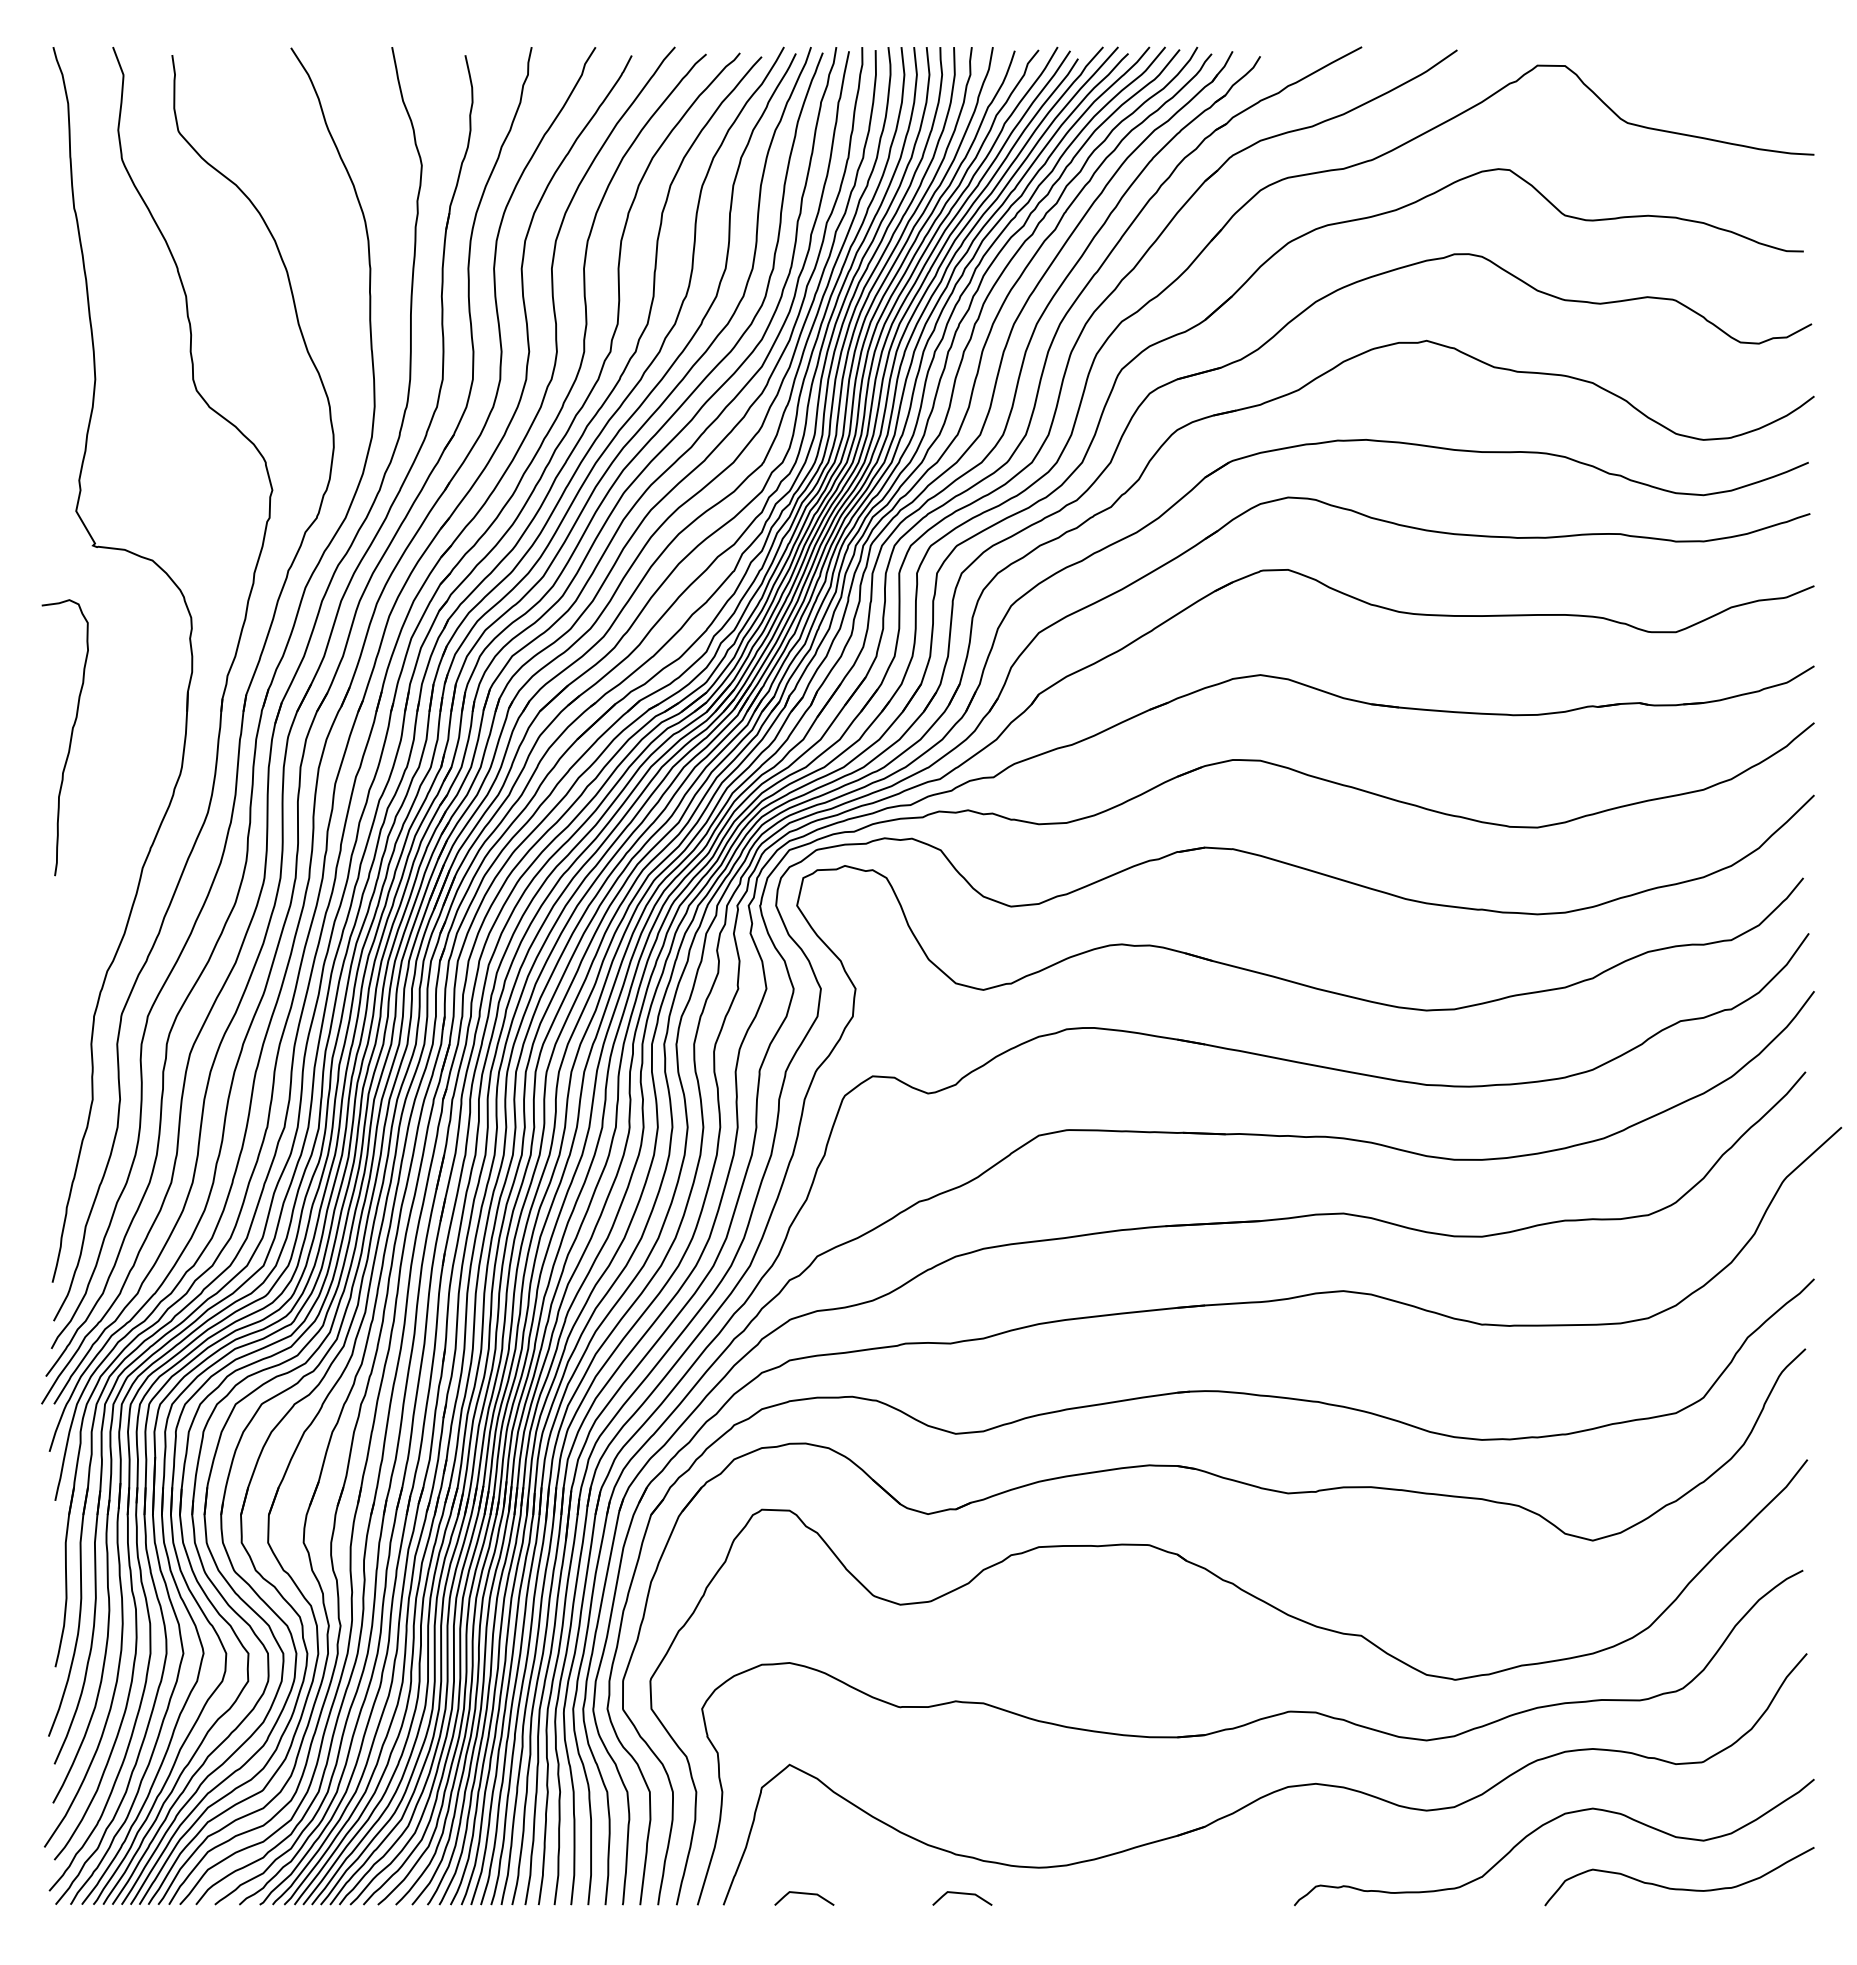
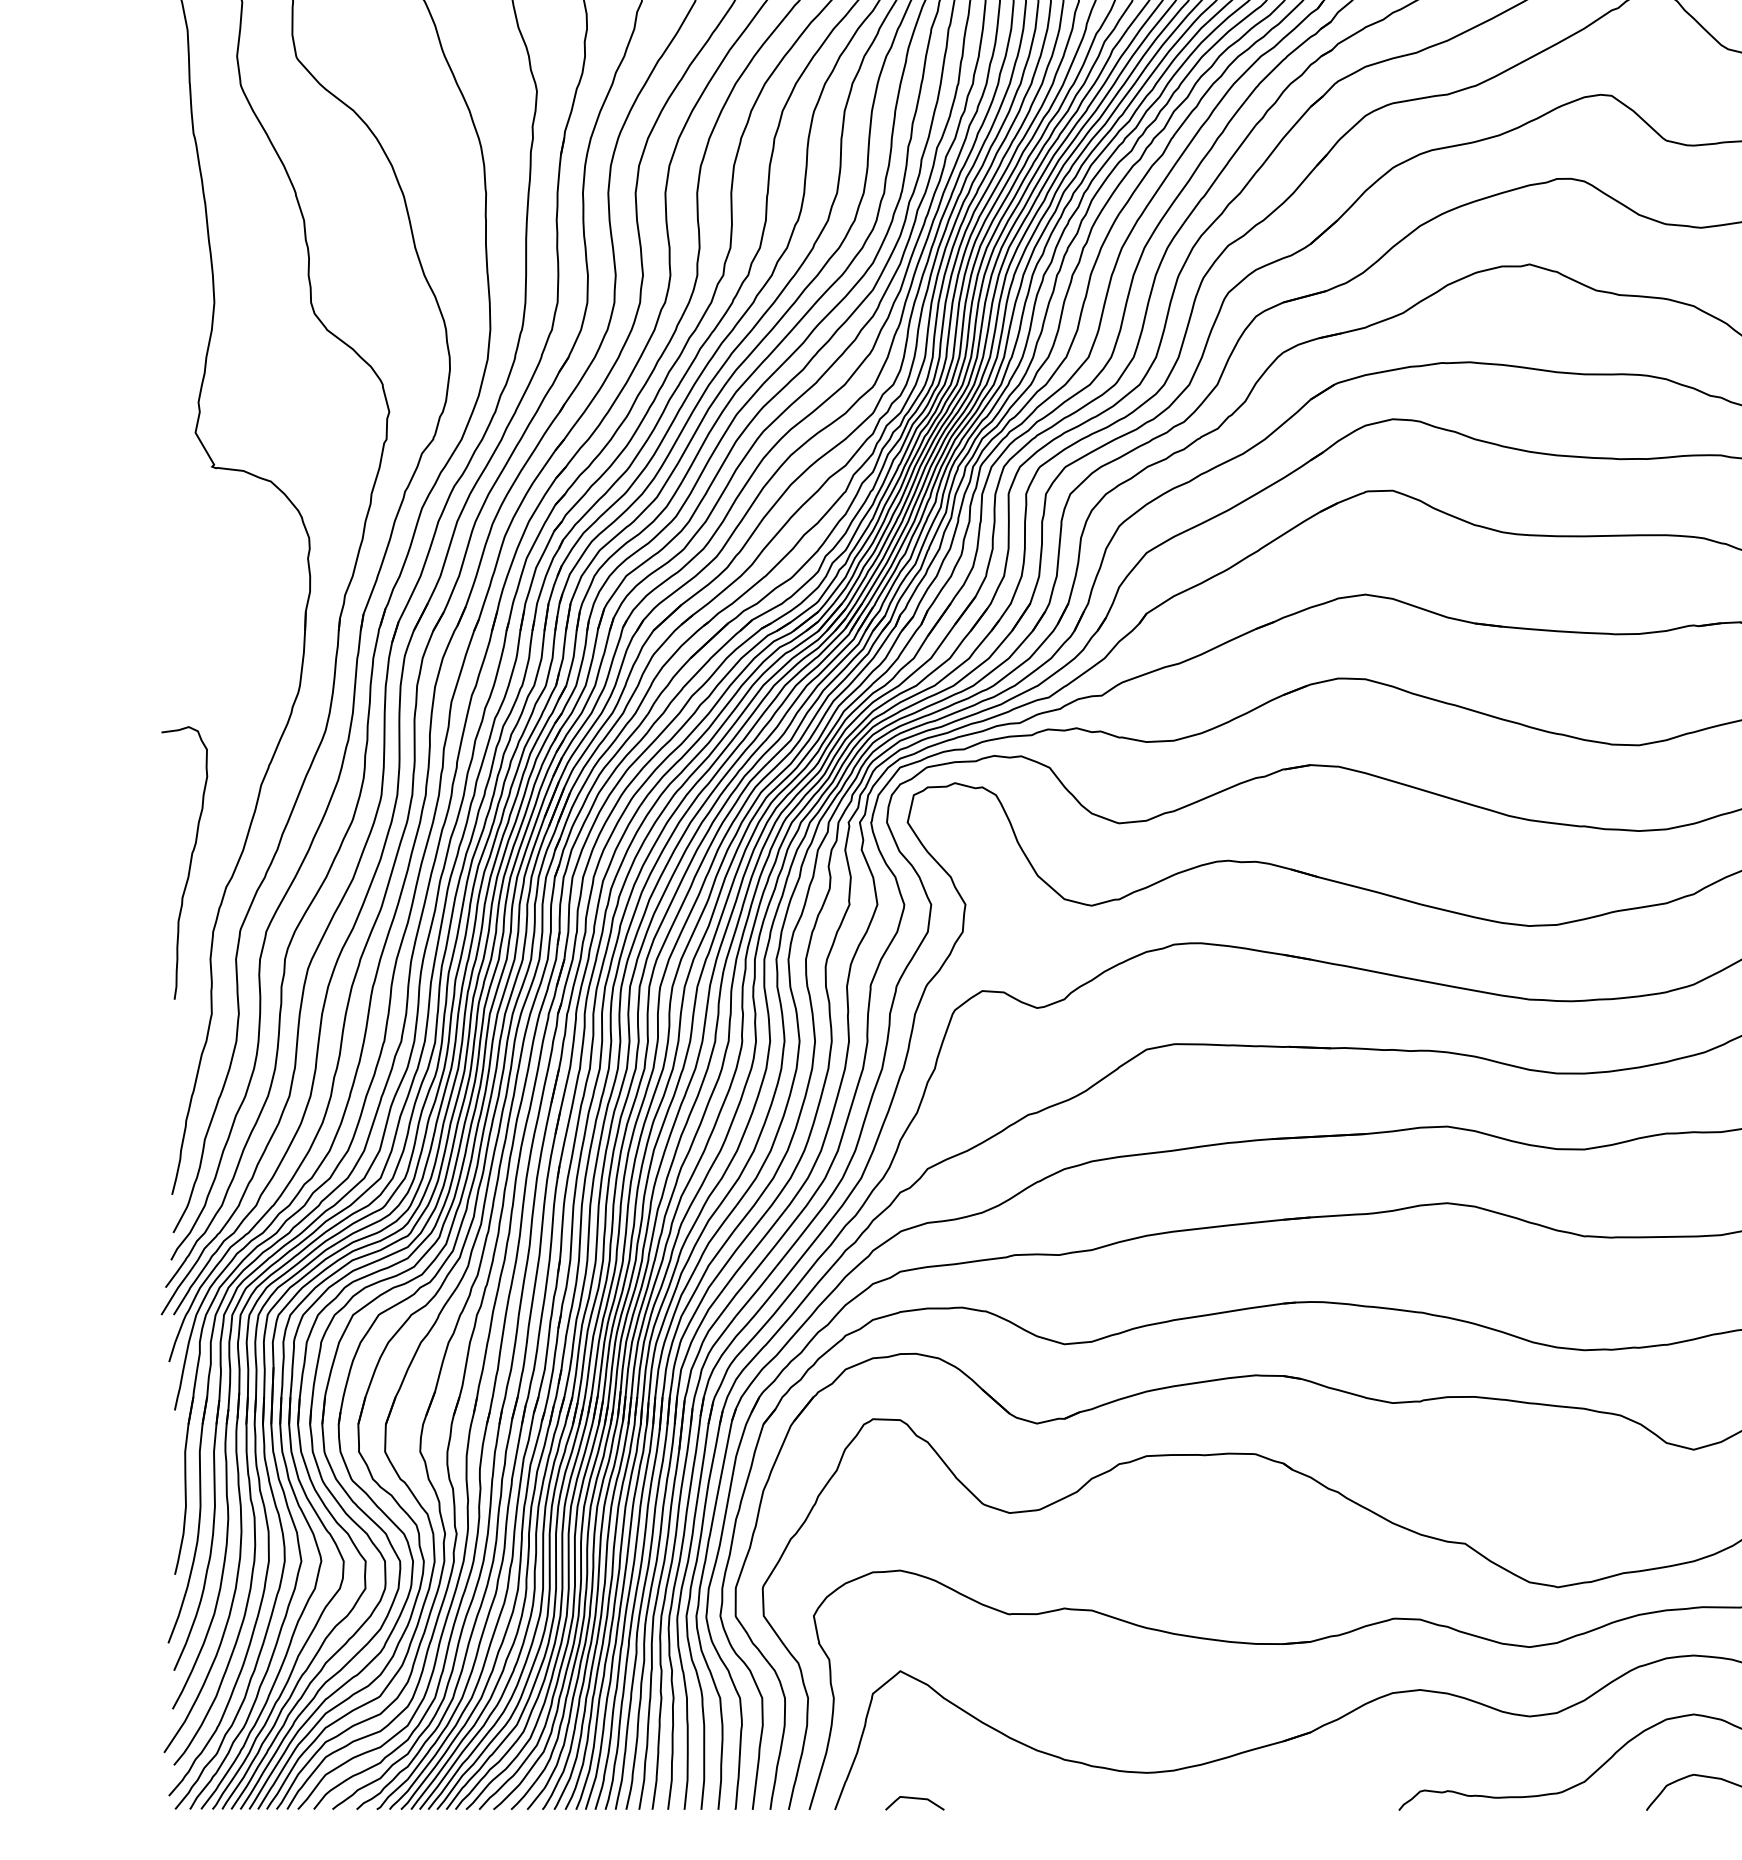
curve: (70, 737) -> (189, 862), moved
curve: (962, 1894) -> (1071, 1799), removed

